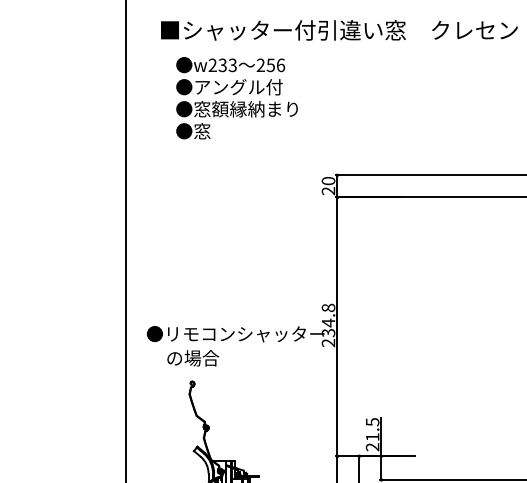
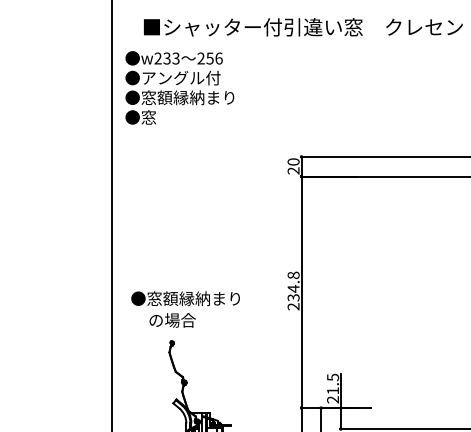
text: (236, 97) -> (179, 87), moved
text: (244, 333) -> (218, 298), ●リモコンシャッター -> ●窓額縁納まり

